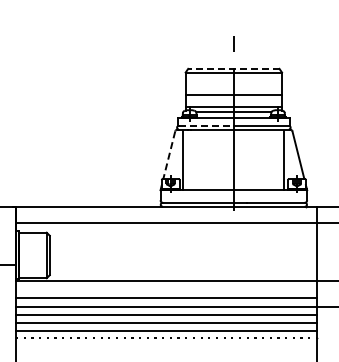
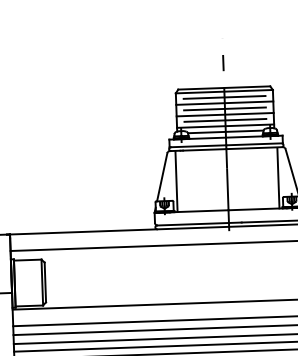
line: (233, 68) -> (223, 87), dashed -> solid
line: (233, 78) -> (224, 97), added
line: (233, 83) -> (224, 102), added
line: (233, 89) -> (224, 108), added
line: (233, 101) -> (225, 120), added
line: (206, 125) -> (198, 145), dashed -> solid
line: (169, 155) -> (162, 177), dashed -> solid

